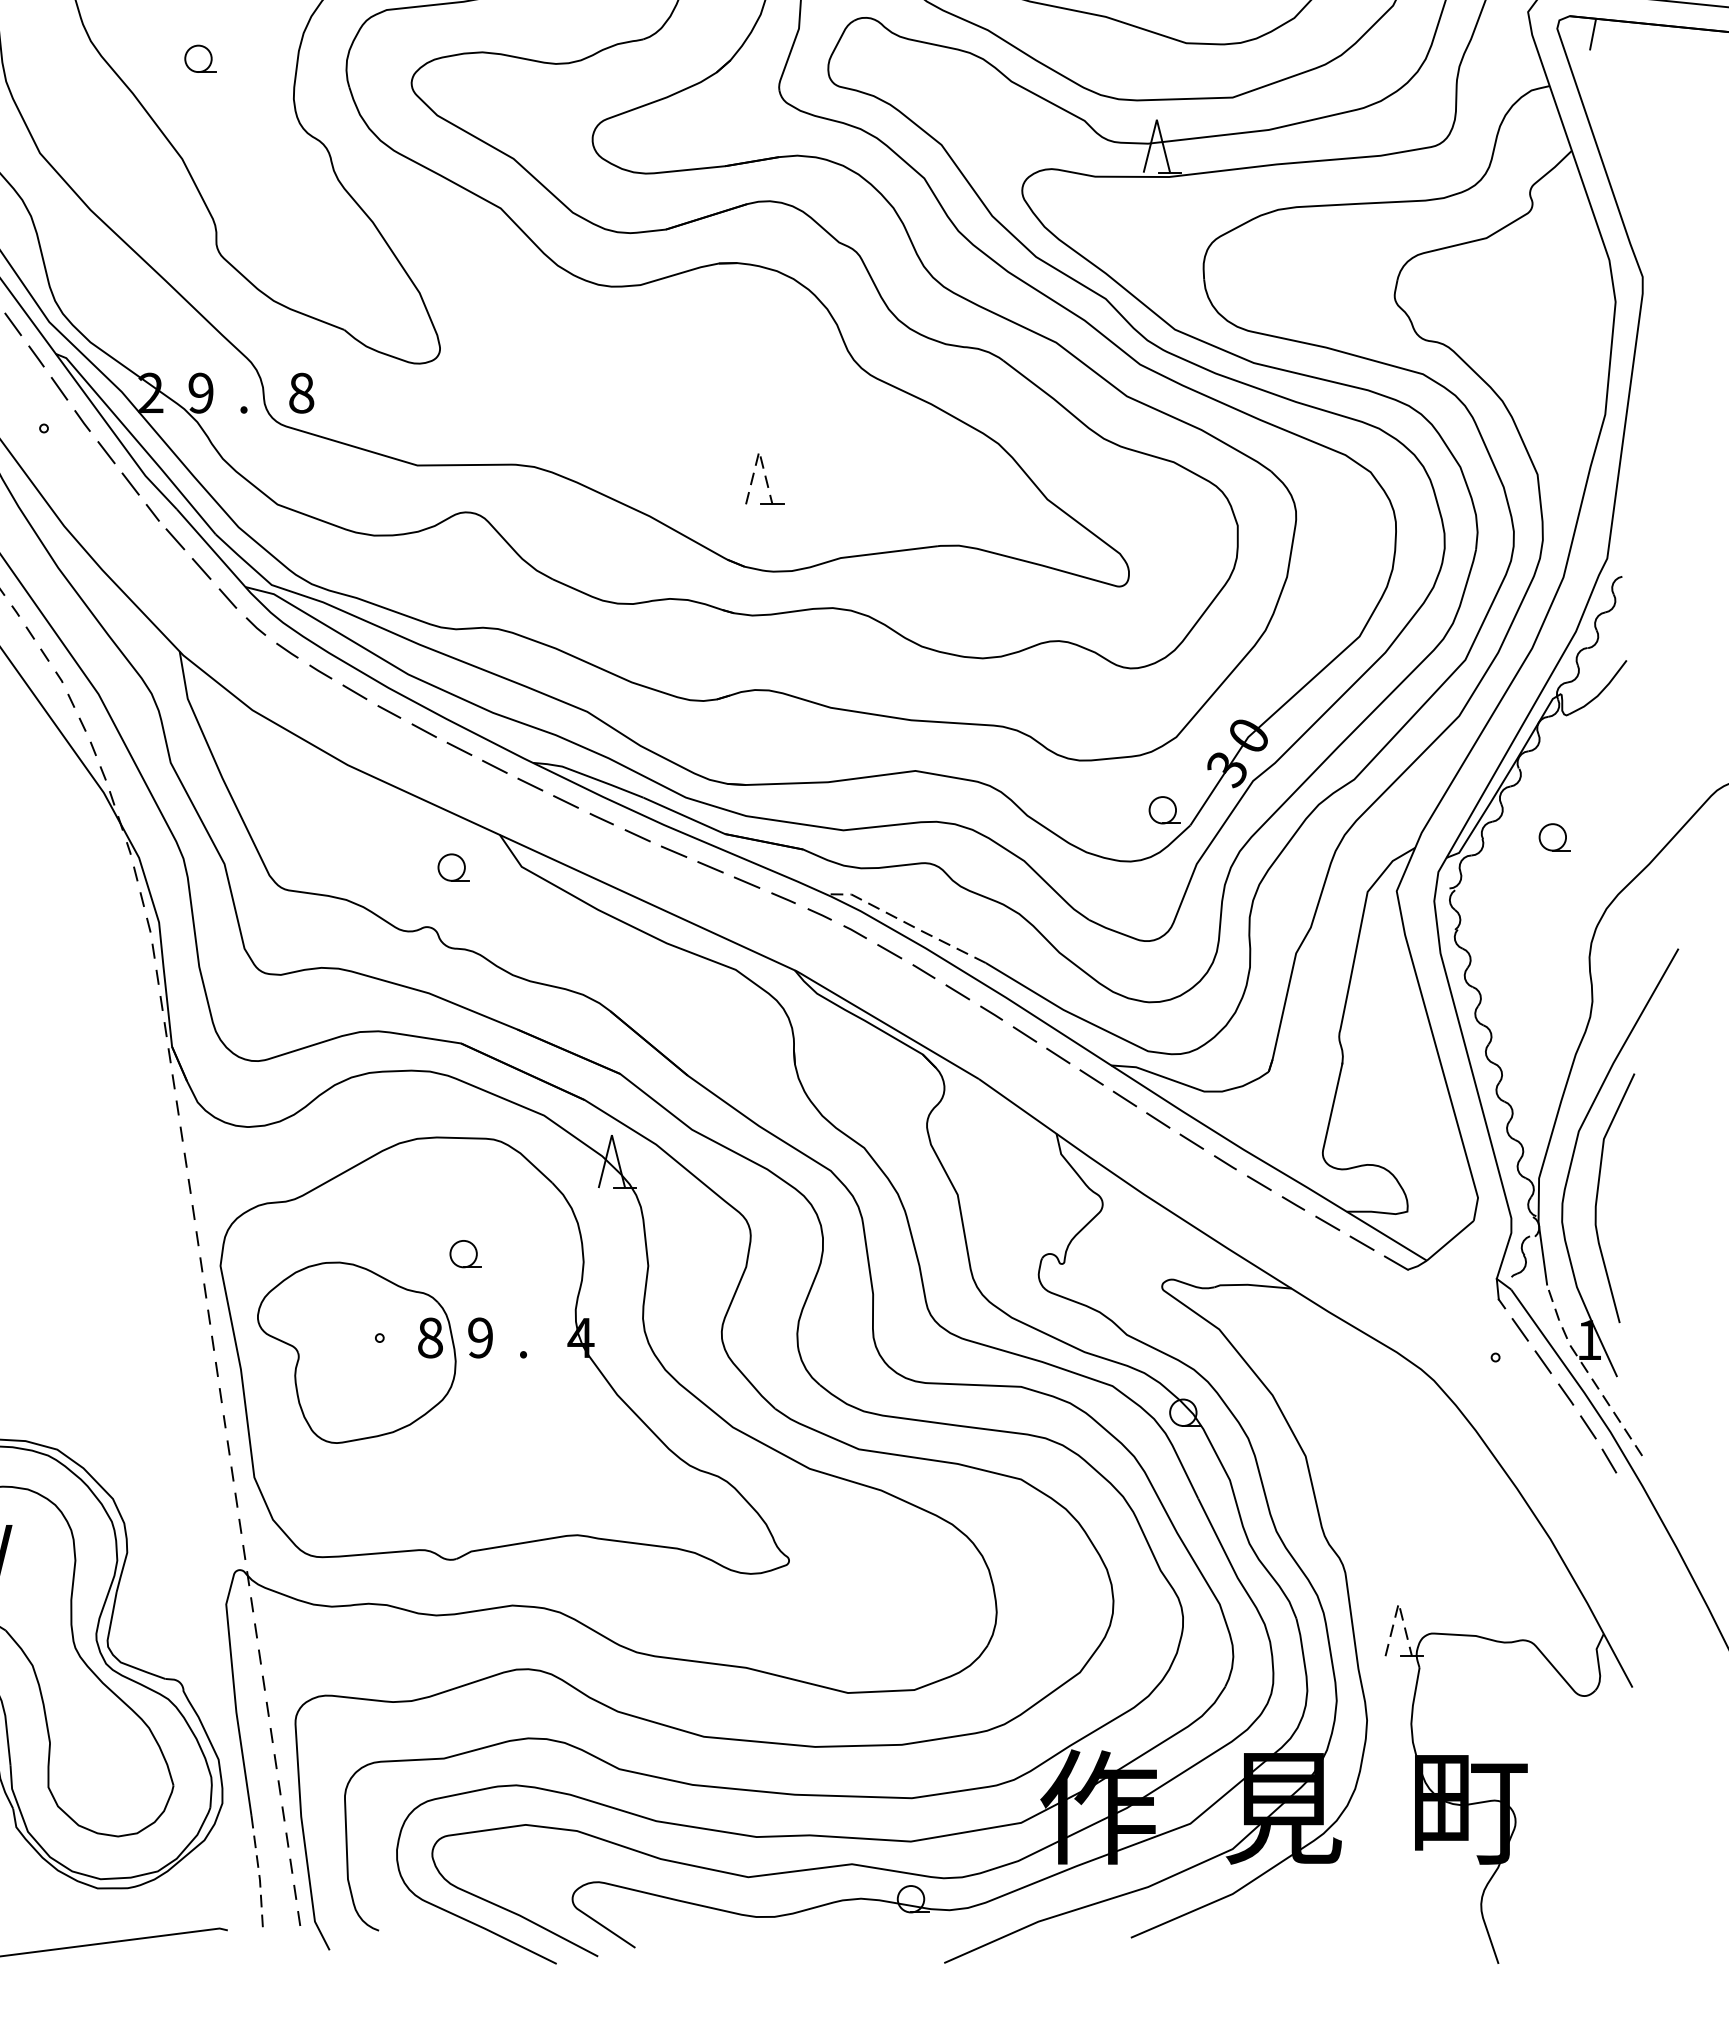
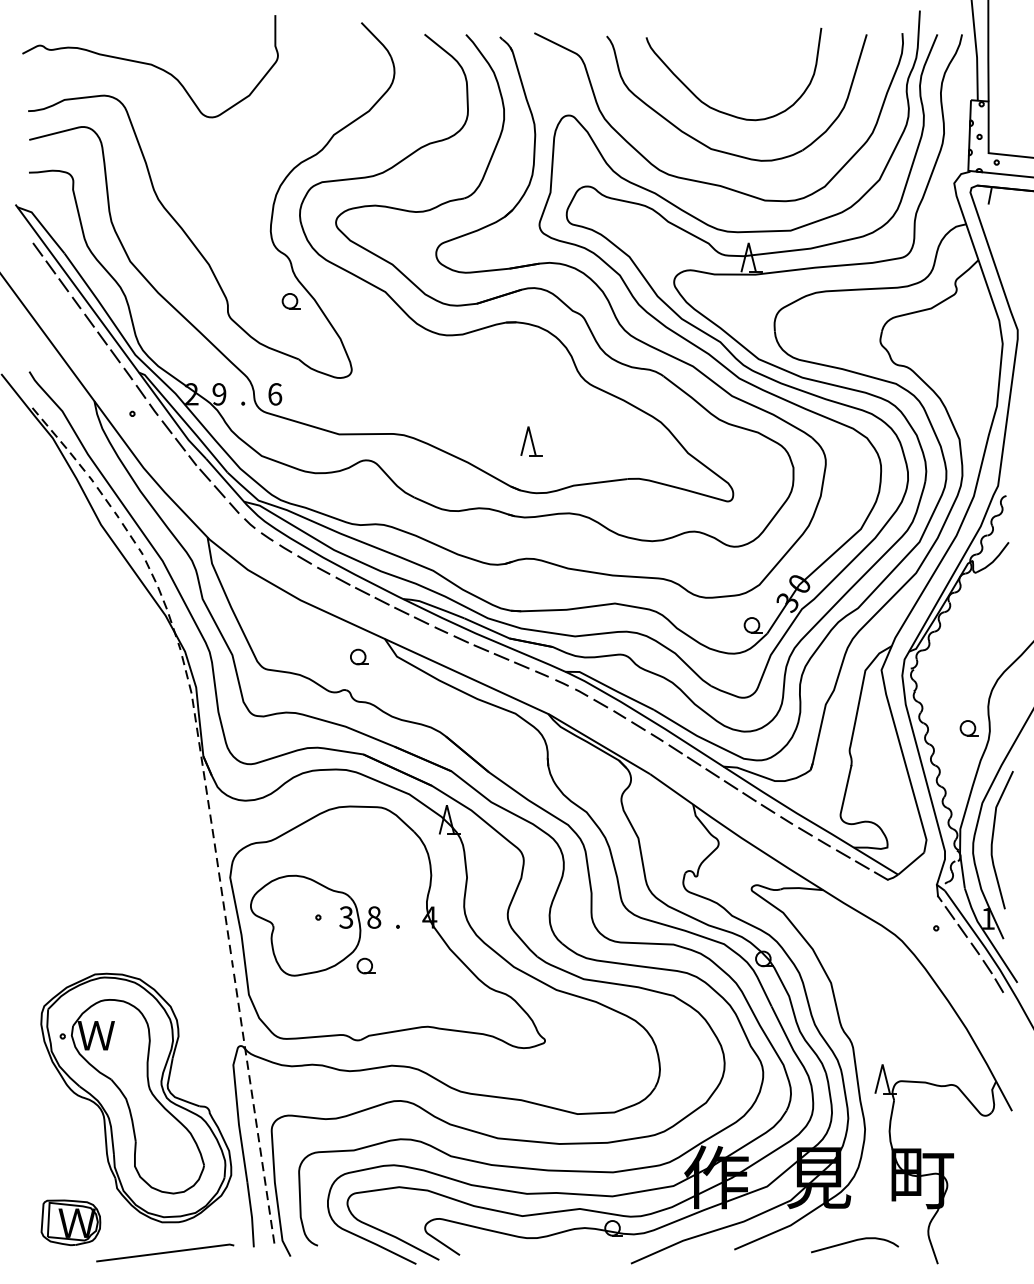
part: (199, 59) -> (290, 301), moved
text: (302, 393) -> (275, 394), 8 -> 6
line: (759, 451) -> (528, 426), dashed -> solid
part: (1553, 837) -> (968, 728), moved
line: (907, 922) -> (610, 687), dashed -> solid
part: (464, 1253) -> (365, 965), moved
text: (430, 1337) -> (346, 917), 8 -> 3
text: (481, 1337) -> (374, 917), 9 -> 8
line: (1586, 1370) -> (986, 935), dashed -> solid
line: (1398, 1603) -> (882, 1064), dashed -> solid
line: (258, 1876) -> (251, 1215), dashed -> solid
curve: (1349, 1923) -> (855, 1241), added

